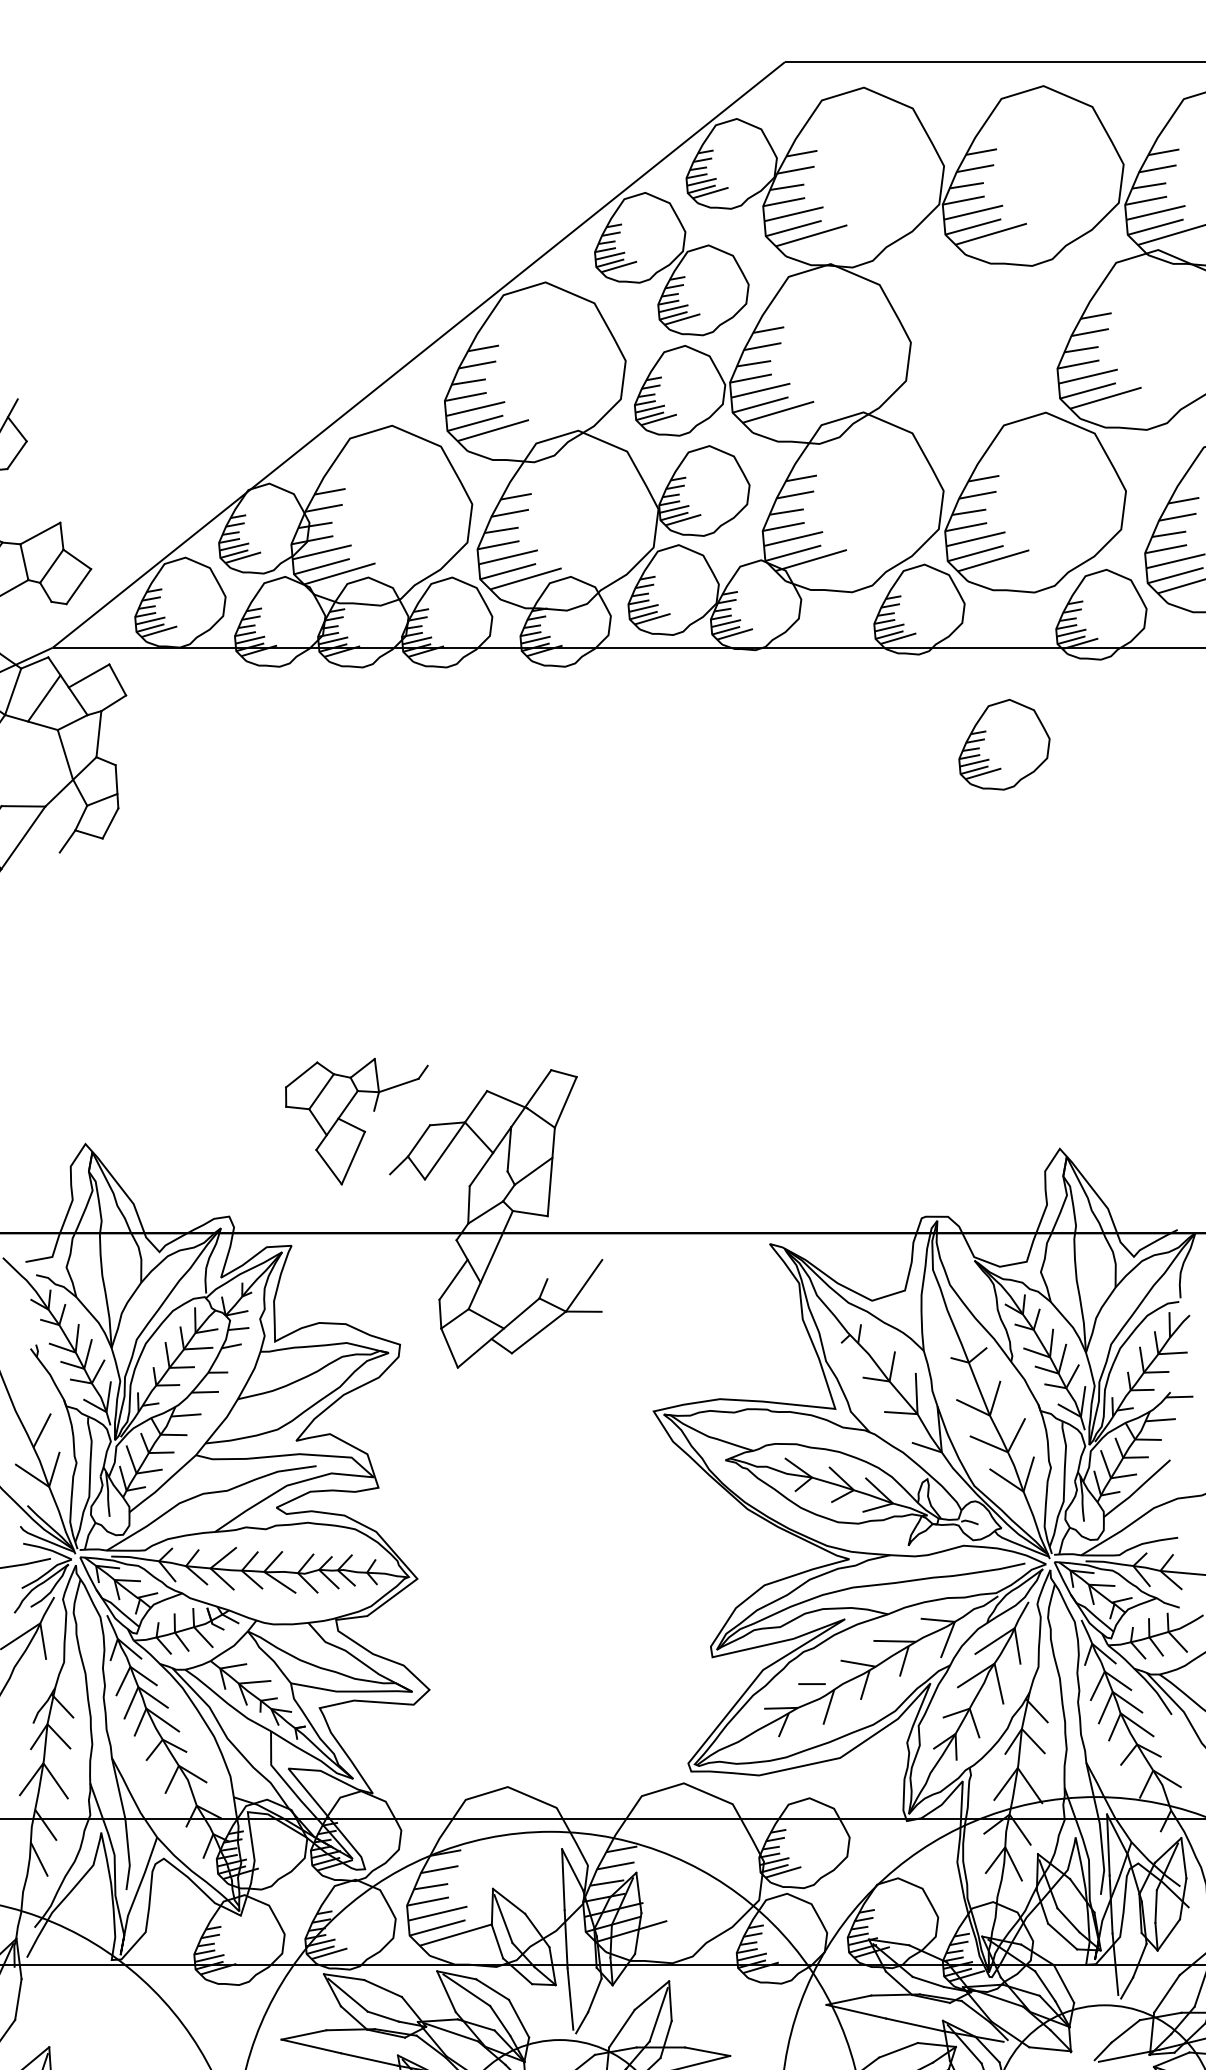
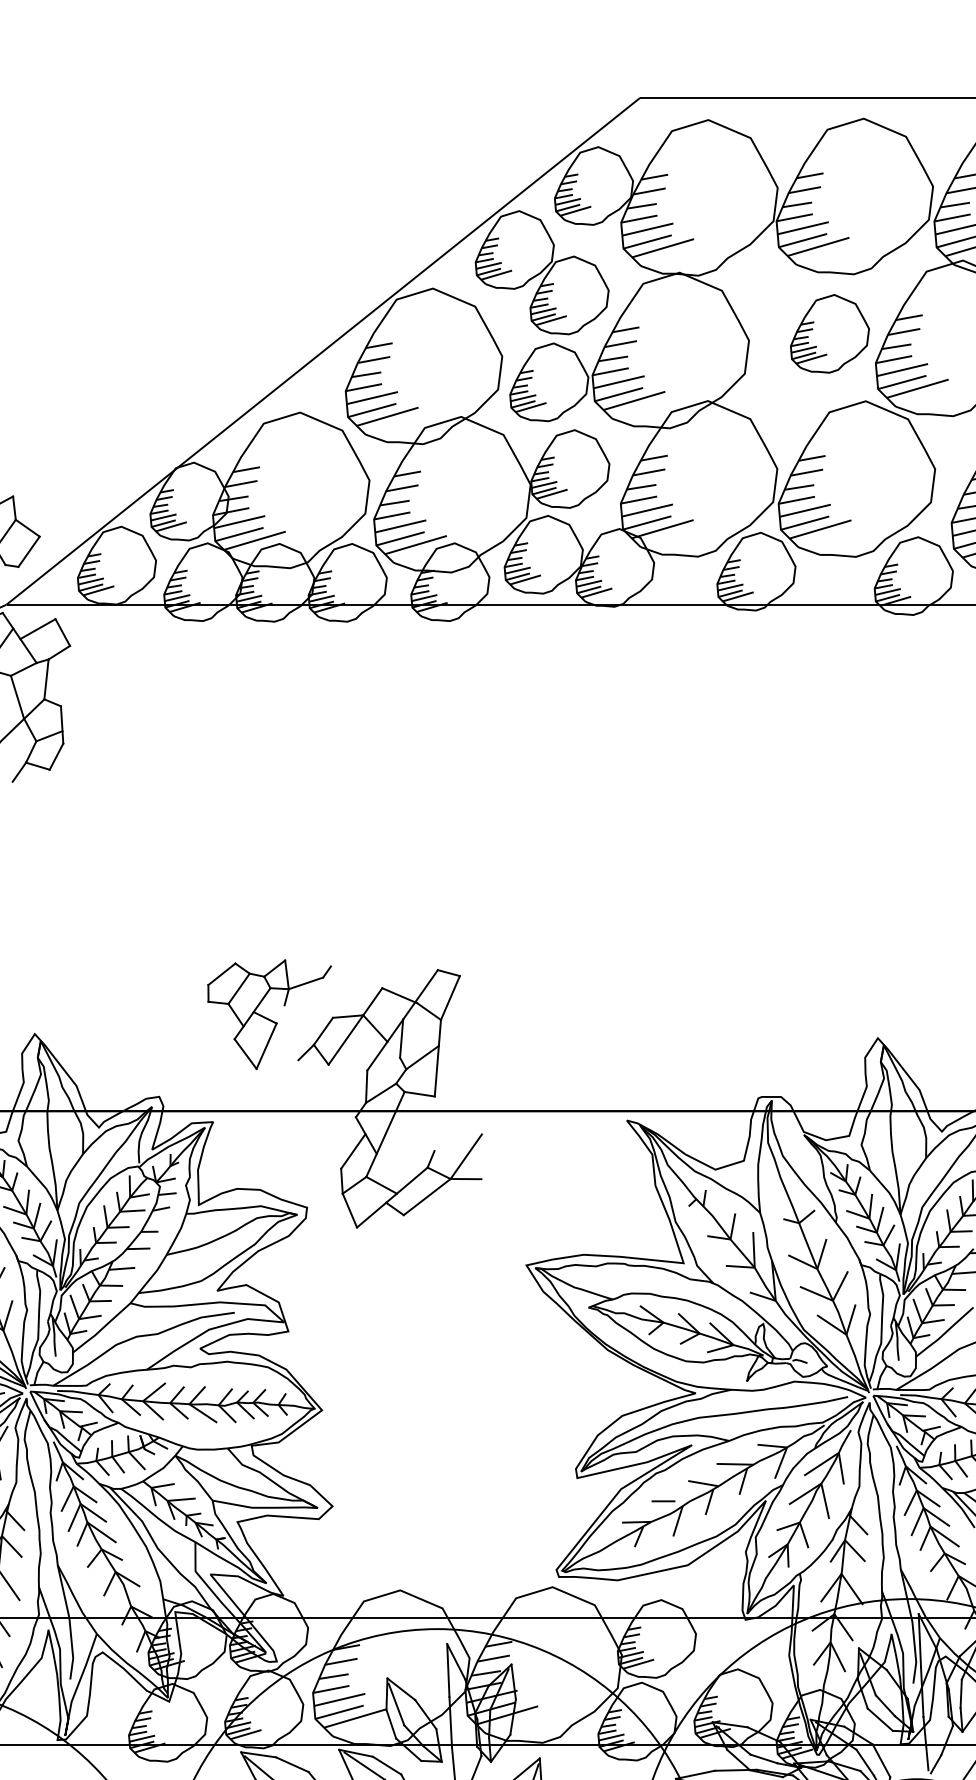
part: (1004, 744) -> (829, 333), moved

